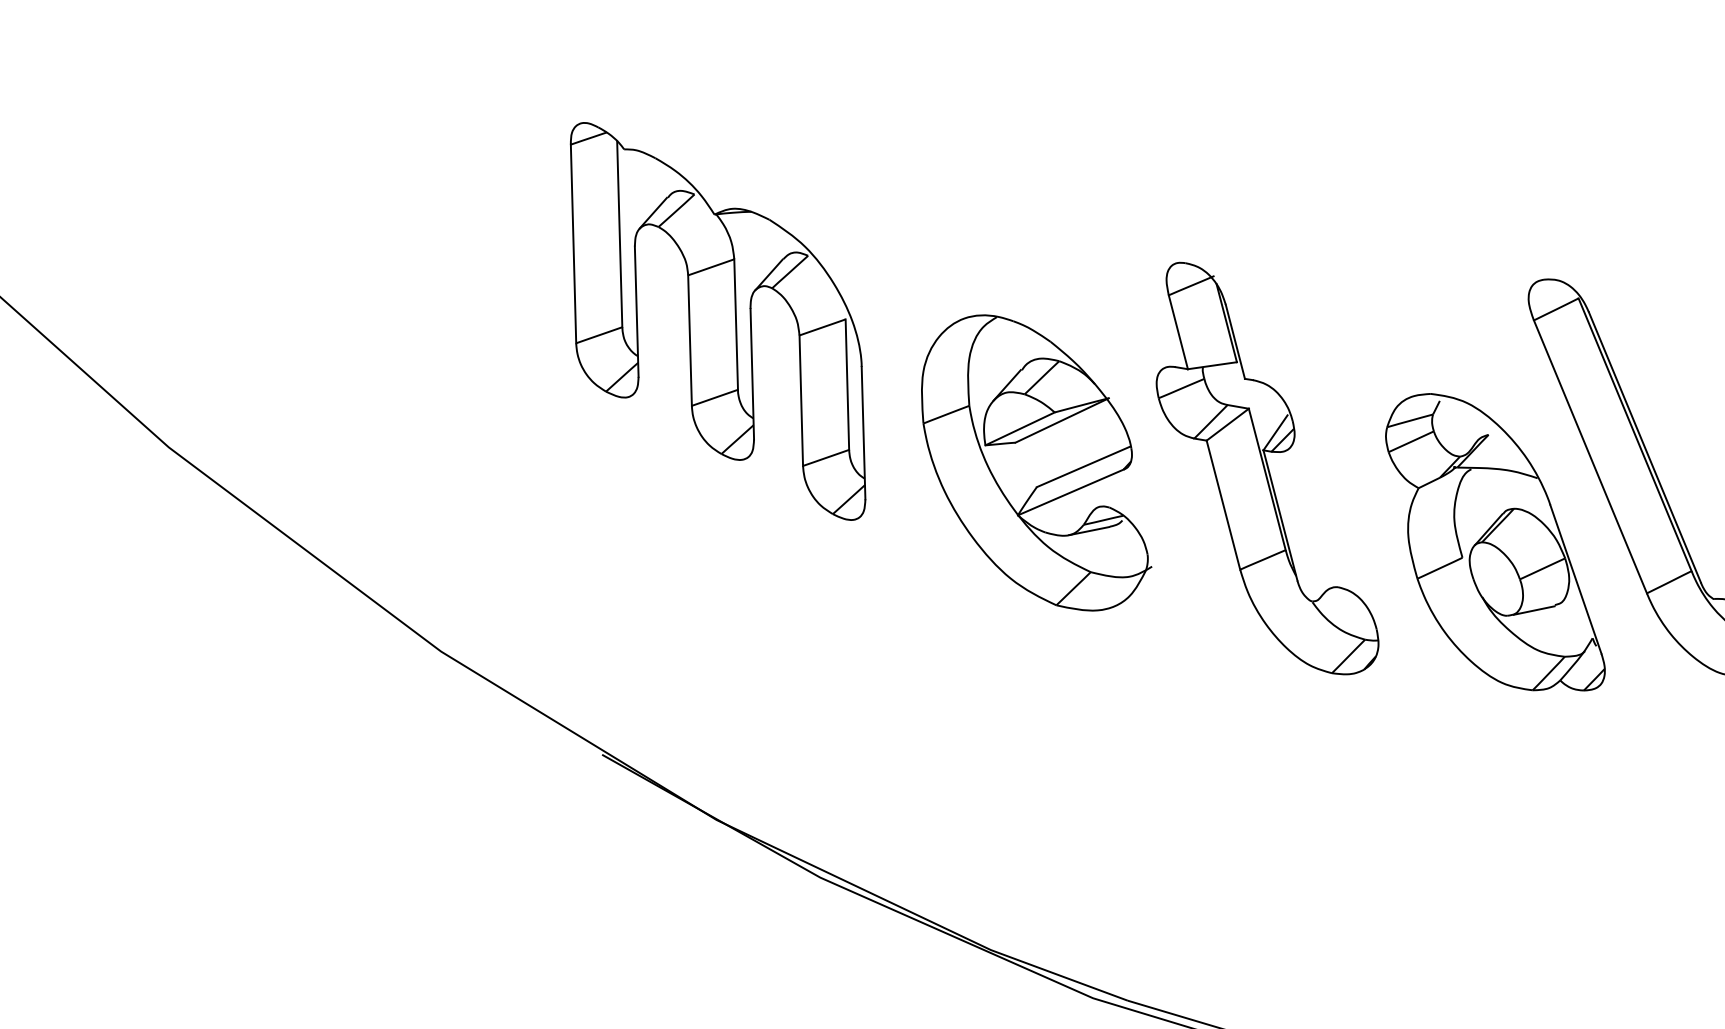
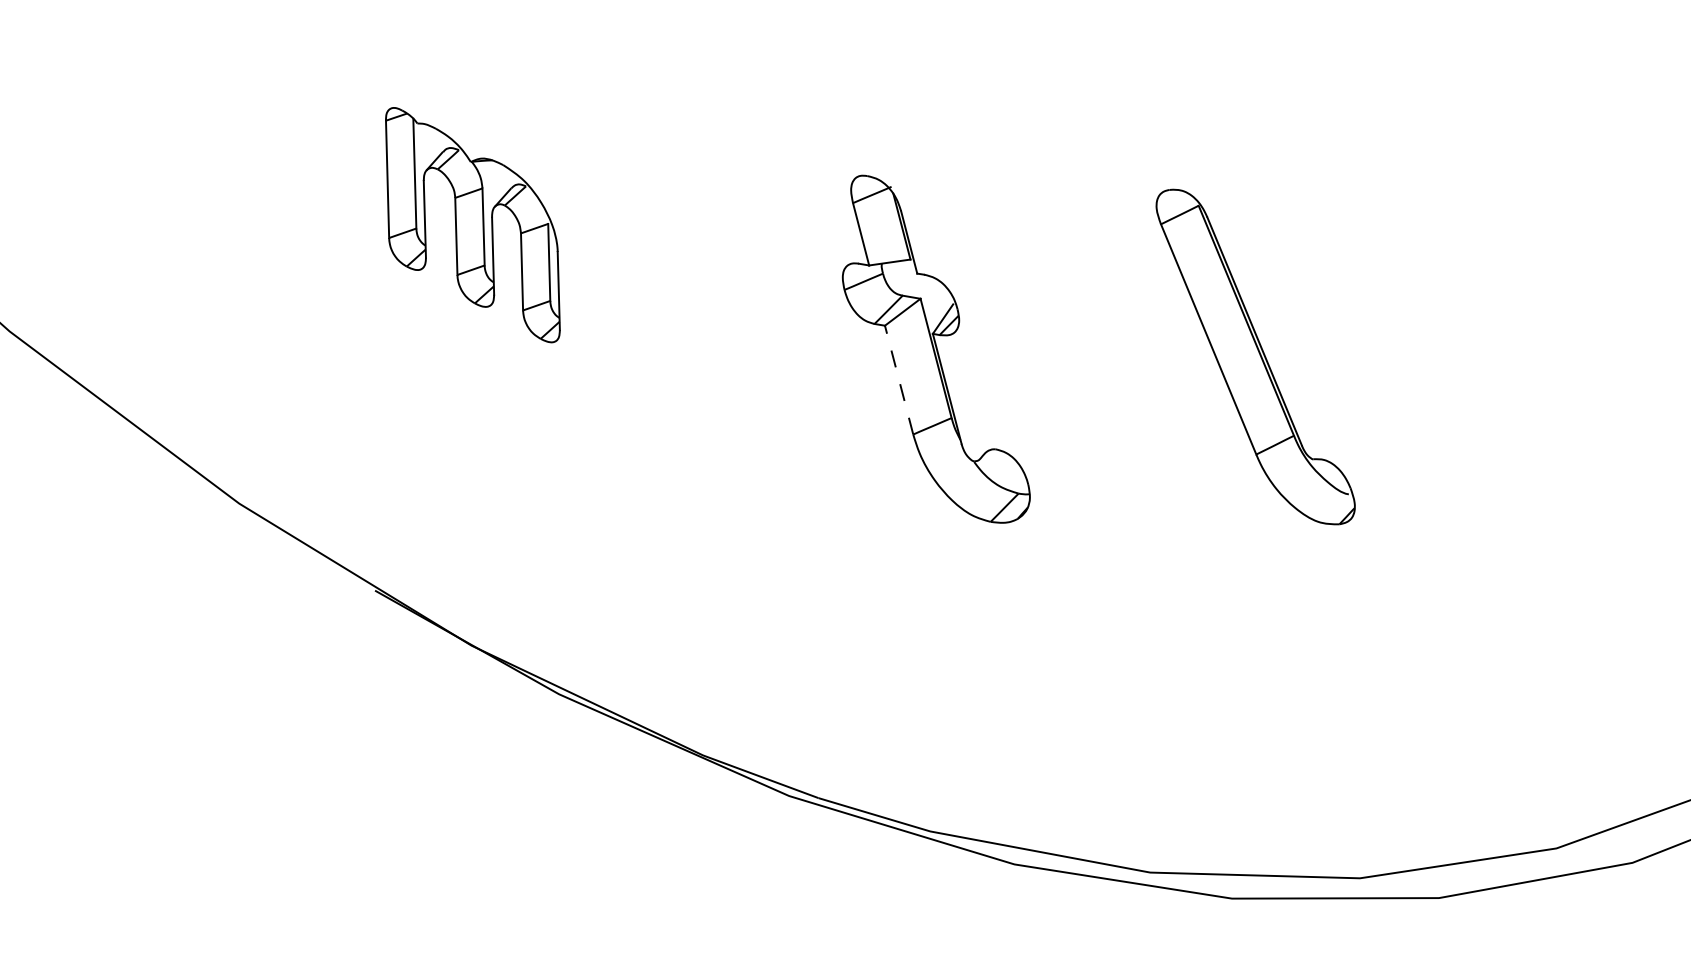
part: (717, 320) -> (472, 224), size x0.7
part: (1036, 462) -> (741, 344), removed
line: (1223, 504) -> (899, 379), solid -> dashed
part: (1495, 542) -> (1128, 411), removed

